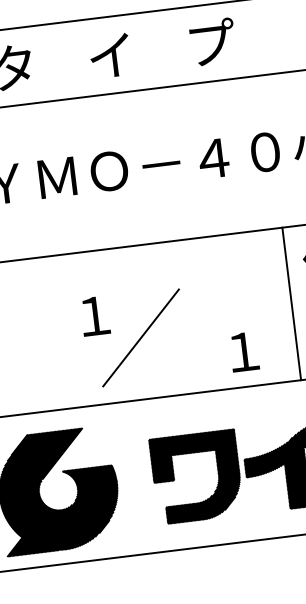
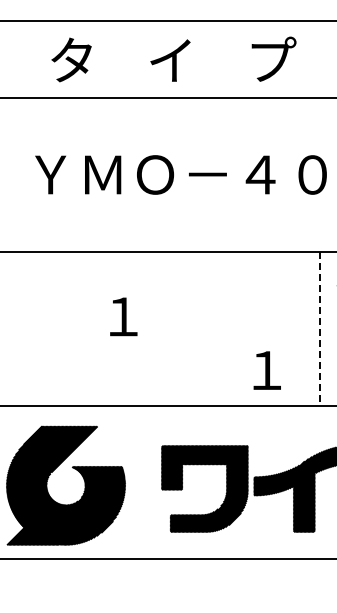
line: (291, 303) -> (320, 328), solid -> dashed
line: (140, 337) -> (166, 343), removed

